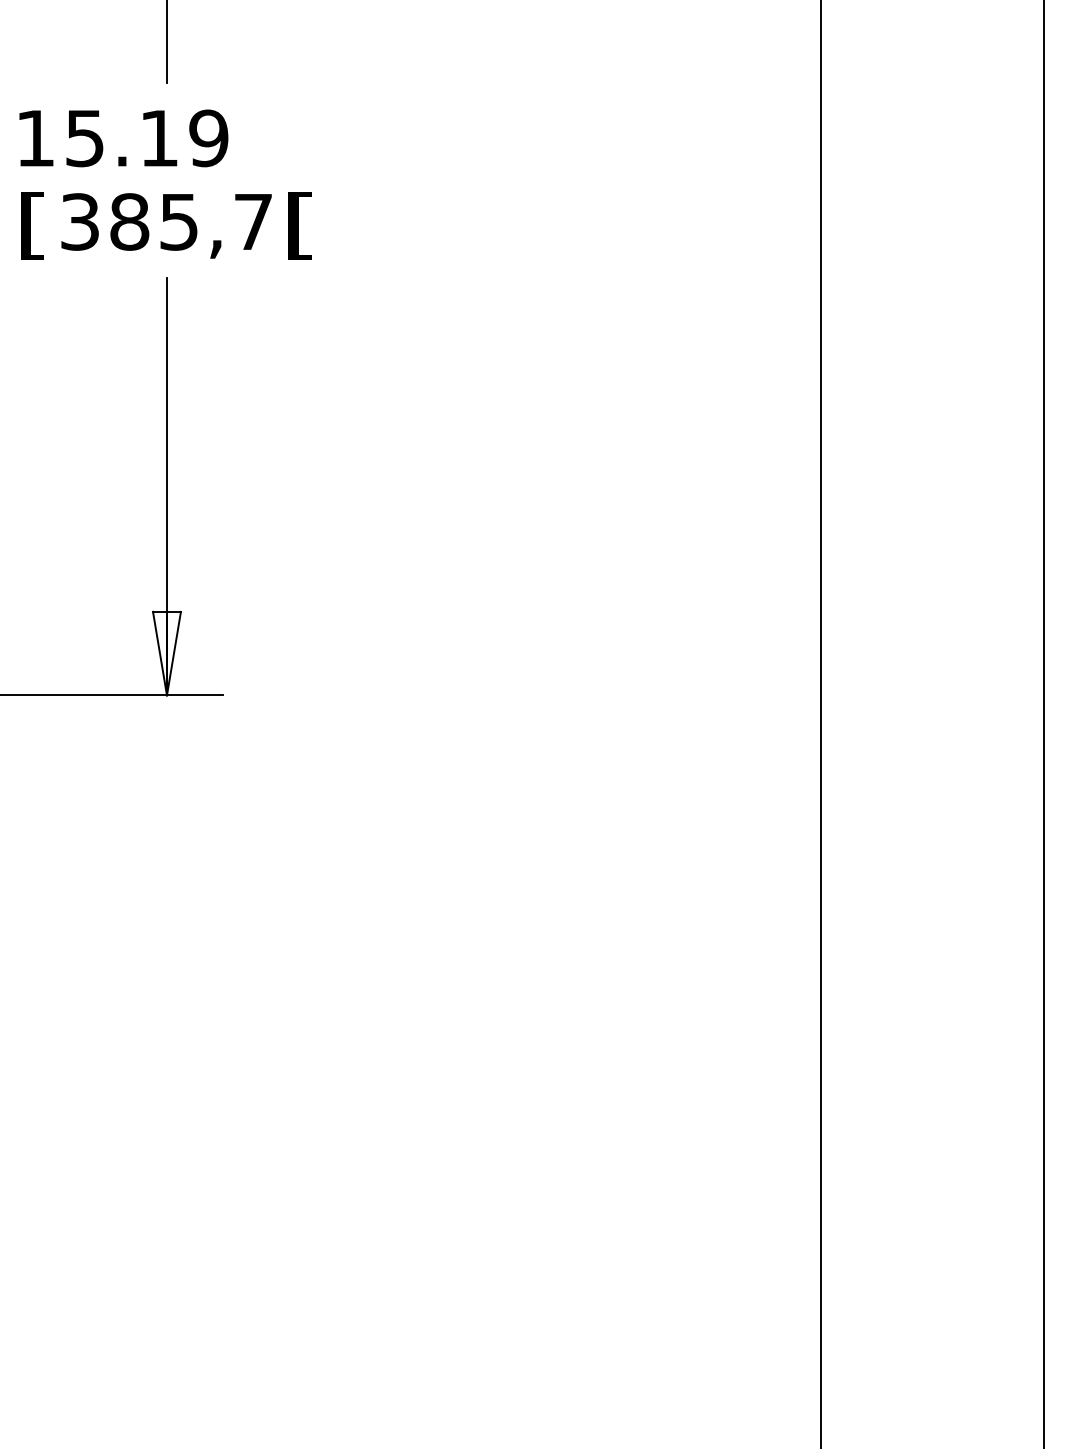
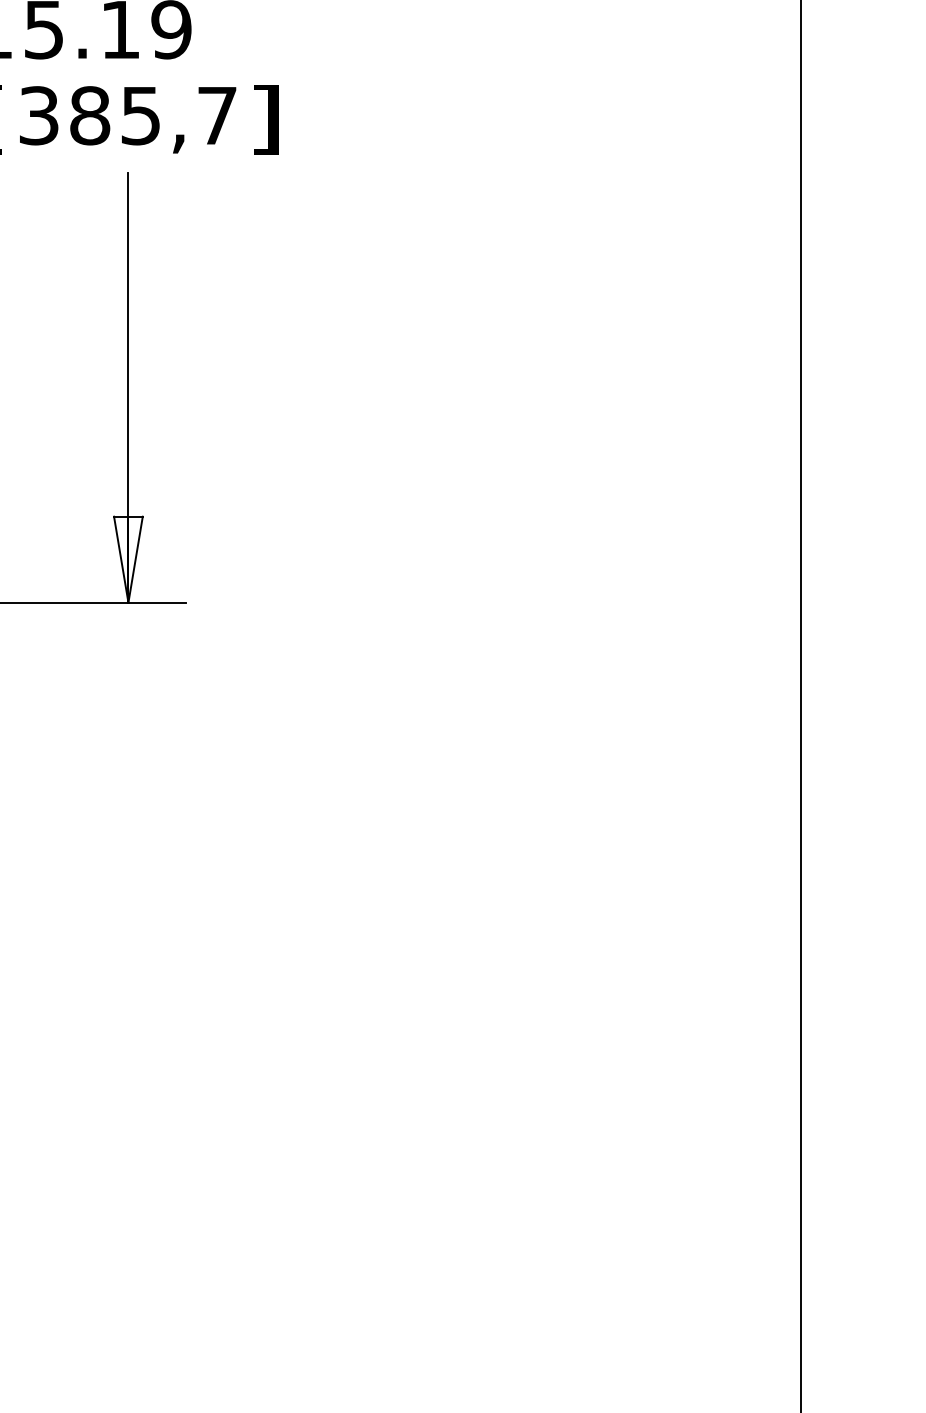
text: (300, 225) -> (265, 119), [ -> ]

